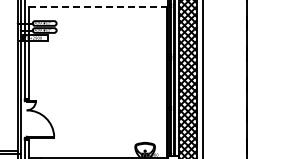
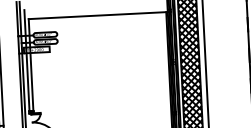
line: (98, 6) -> (98, 15), dashed -> solid

